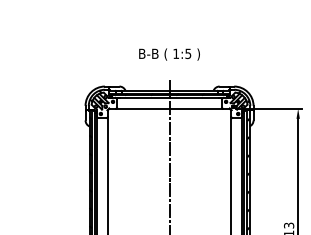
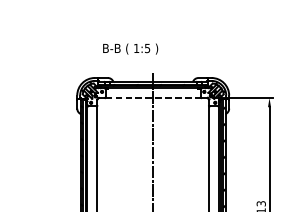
text: (169, 54) -> (130, 49), moved
line: (169, 108) -> (153, 97), solid -> dashed

